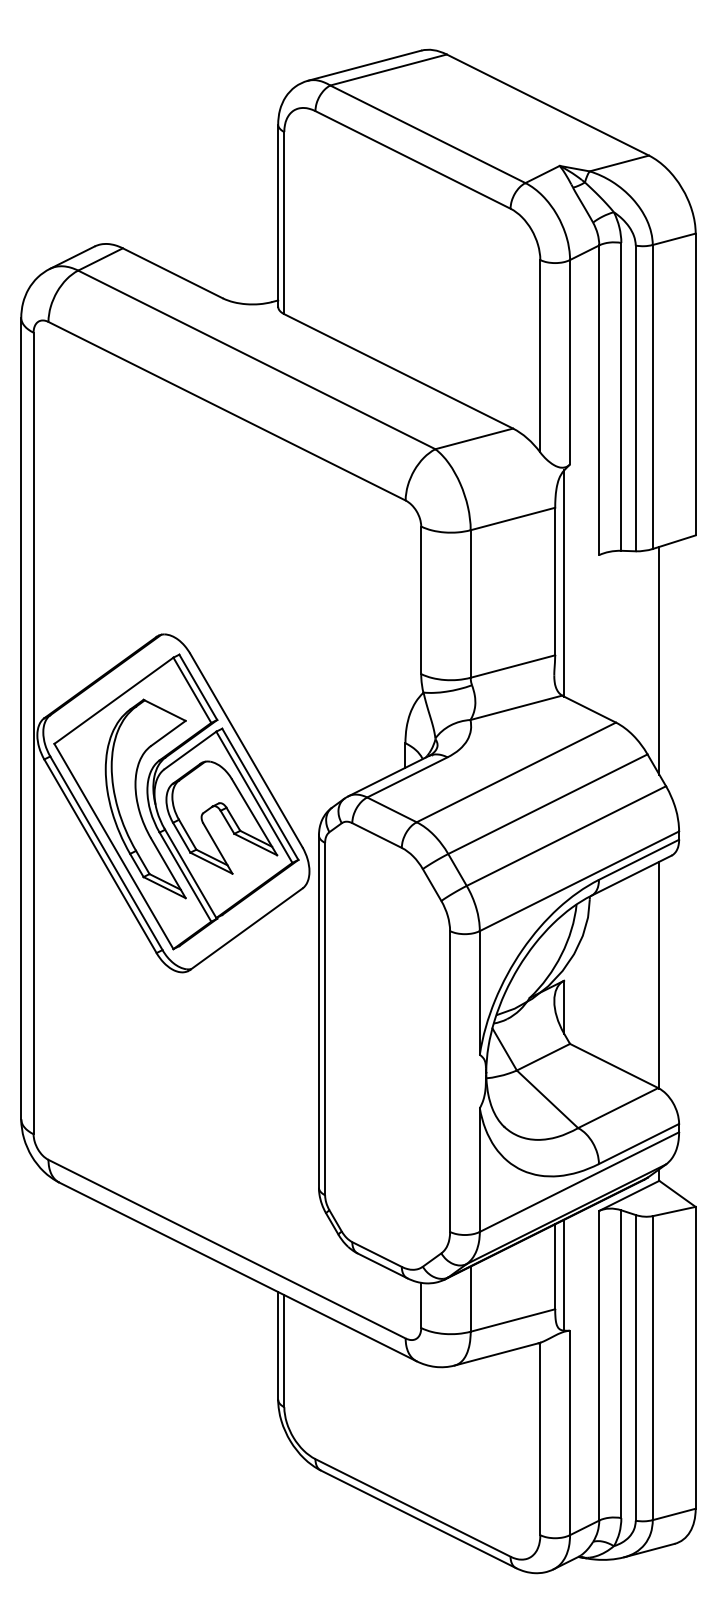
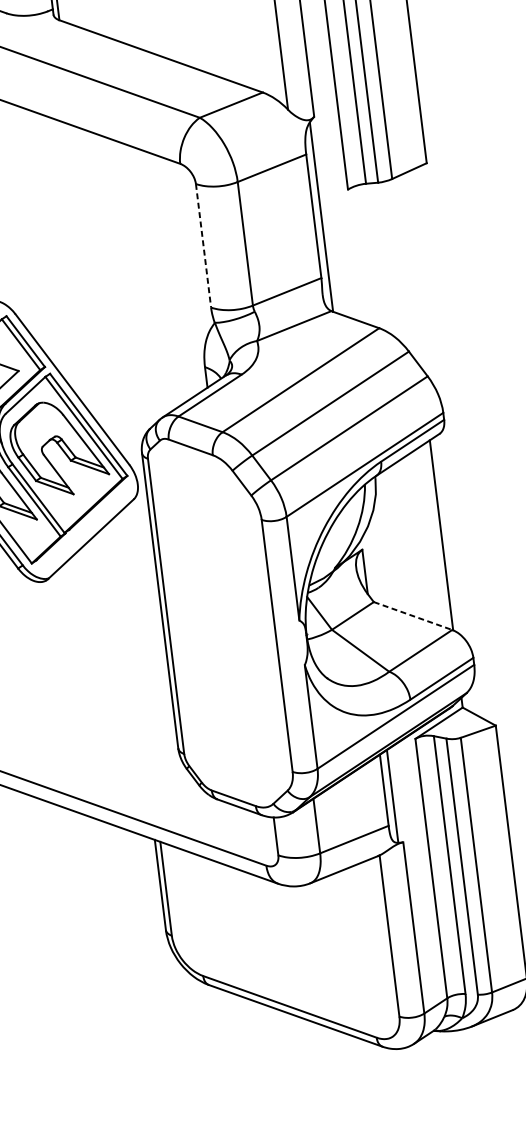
line: (421, 600) -> (203, 245), solid -> dashed
line: (659, 660) -> (409, 271), removed
line: (614, 1066) -> (413, 616), solid -> dashed

